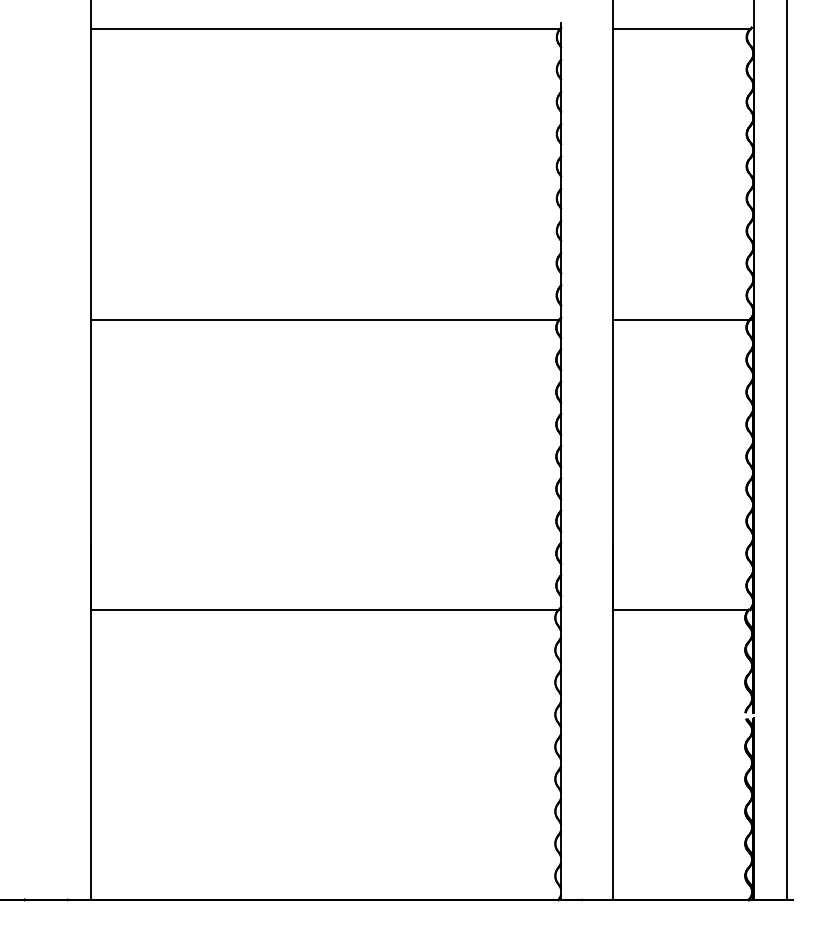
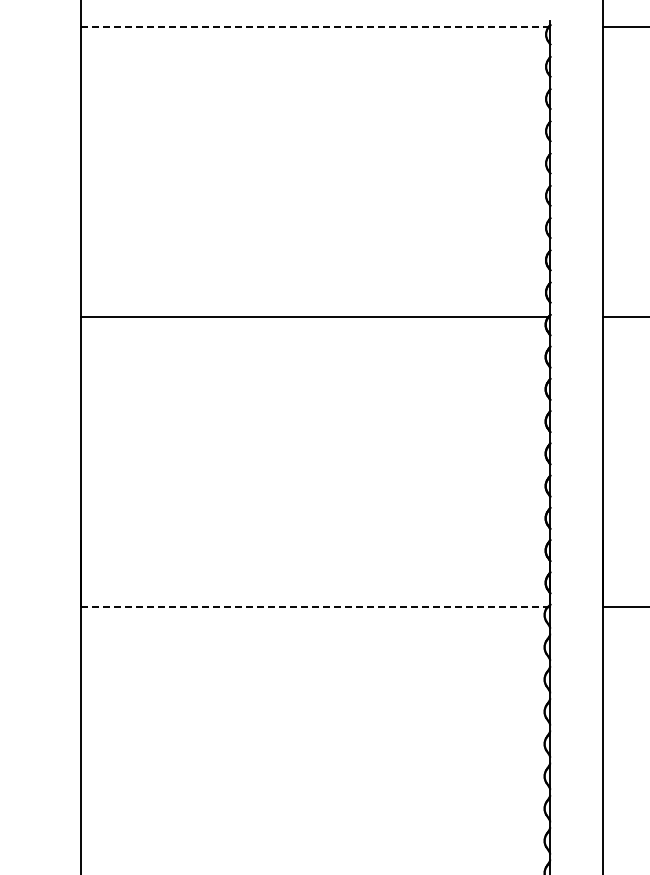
line: (326, 29) -> (315, 26), solid -> dashed
line: (325, 609) -> (314, 606), solid -> dashed

